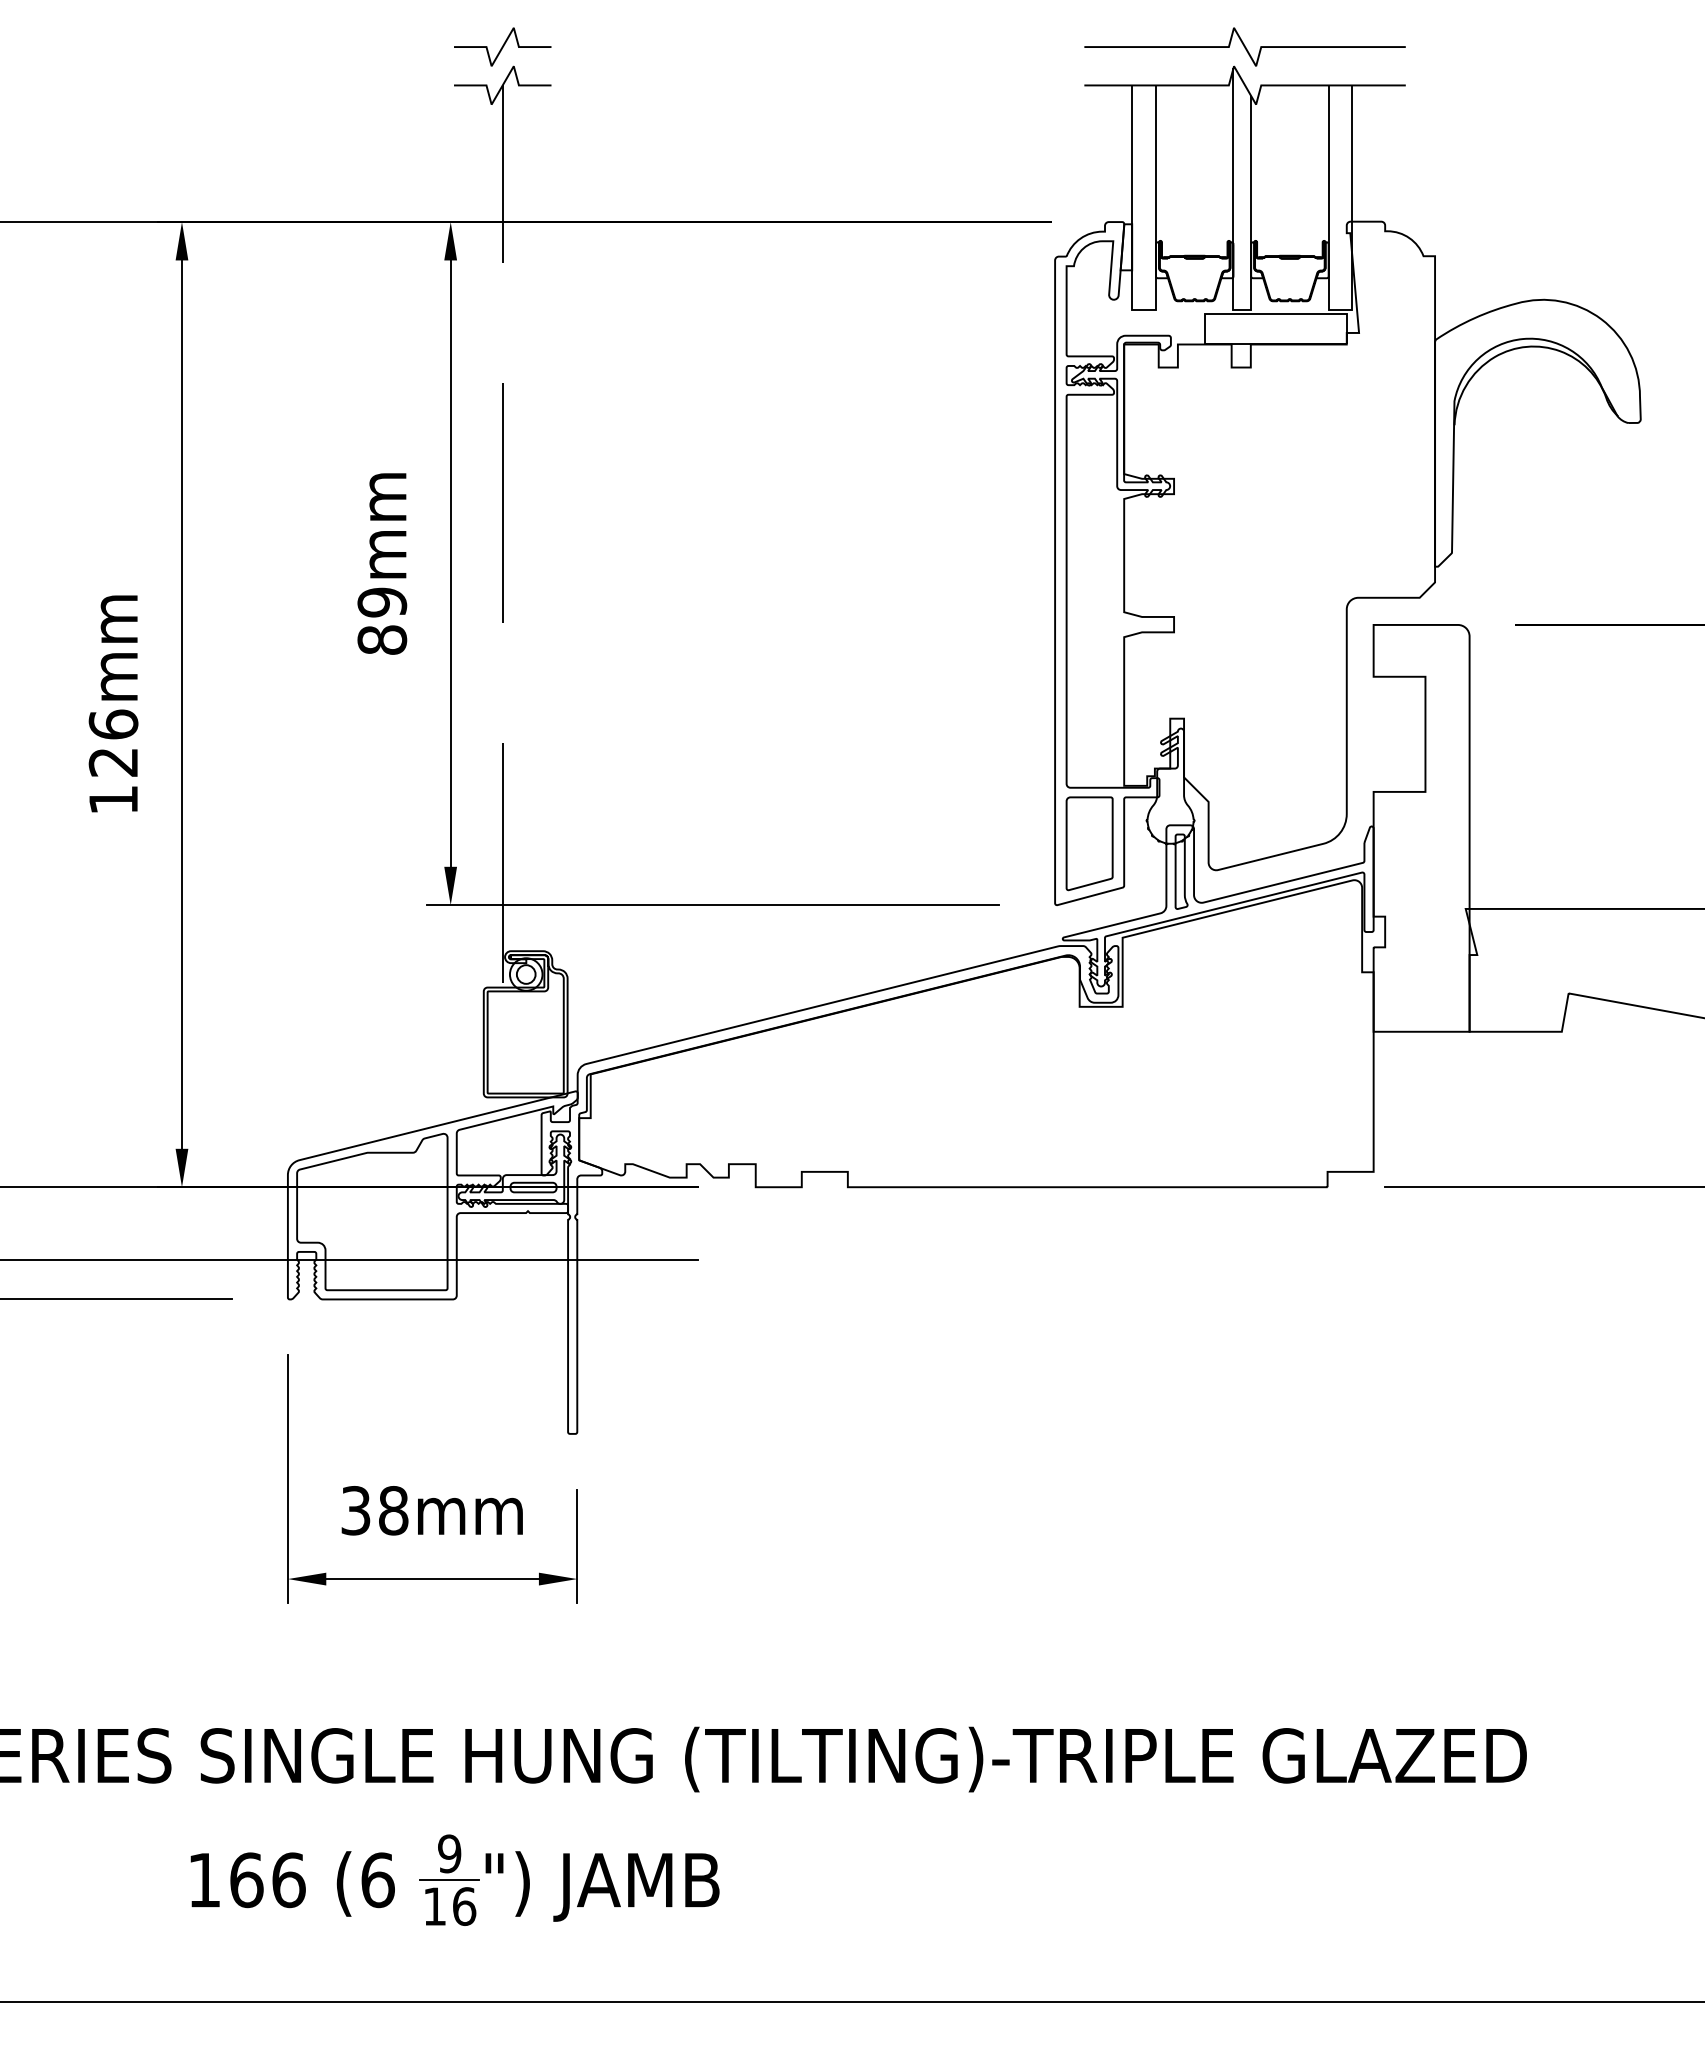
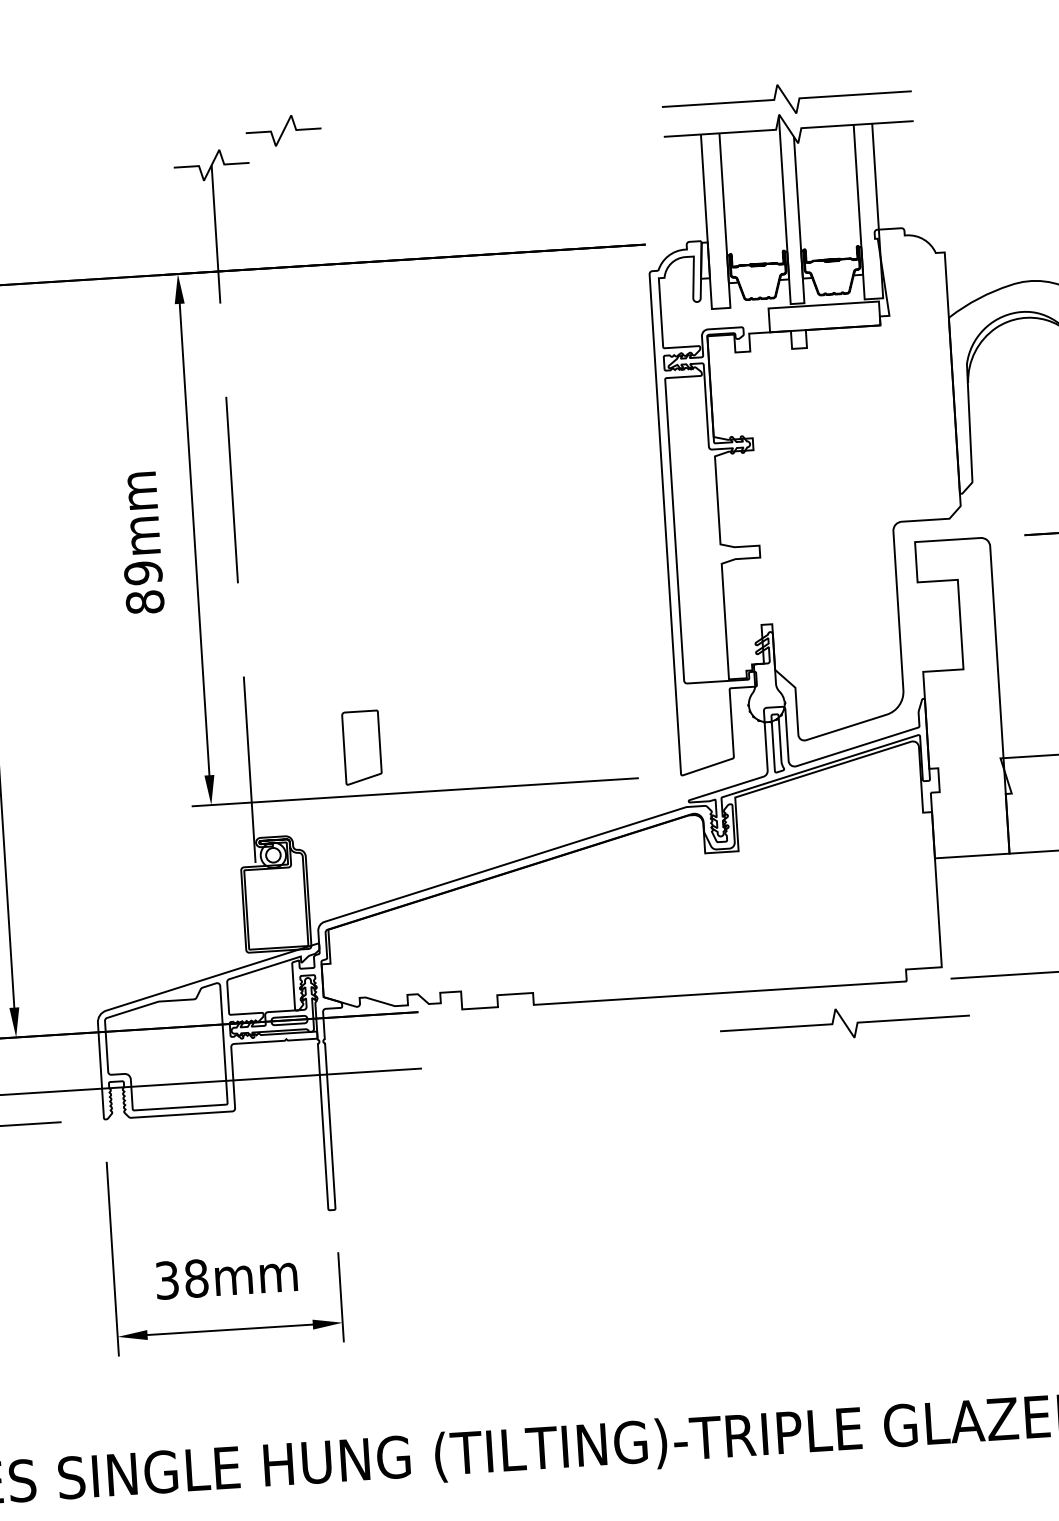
curve: (502, 46) -> (283, 130), moved
part: (1089, 843) -> (362, 747), moved
curve: (1244, 1235) -> (844, 1023), added

